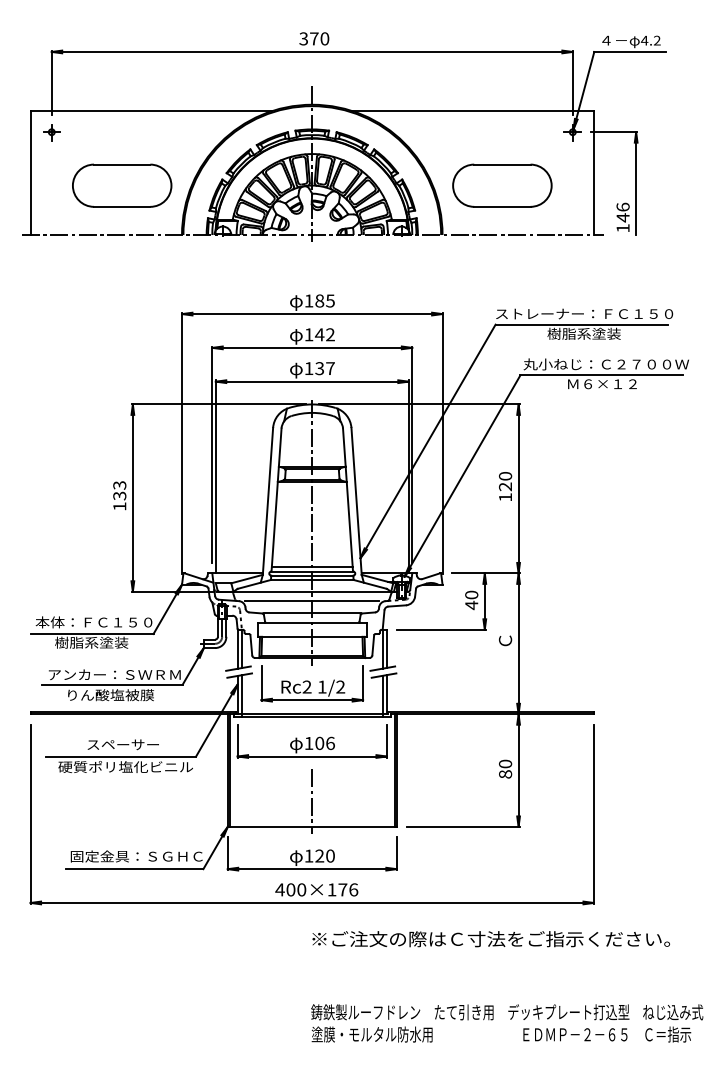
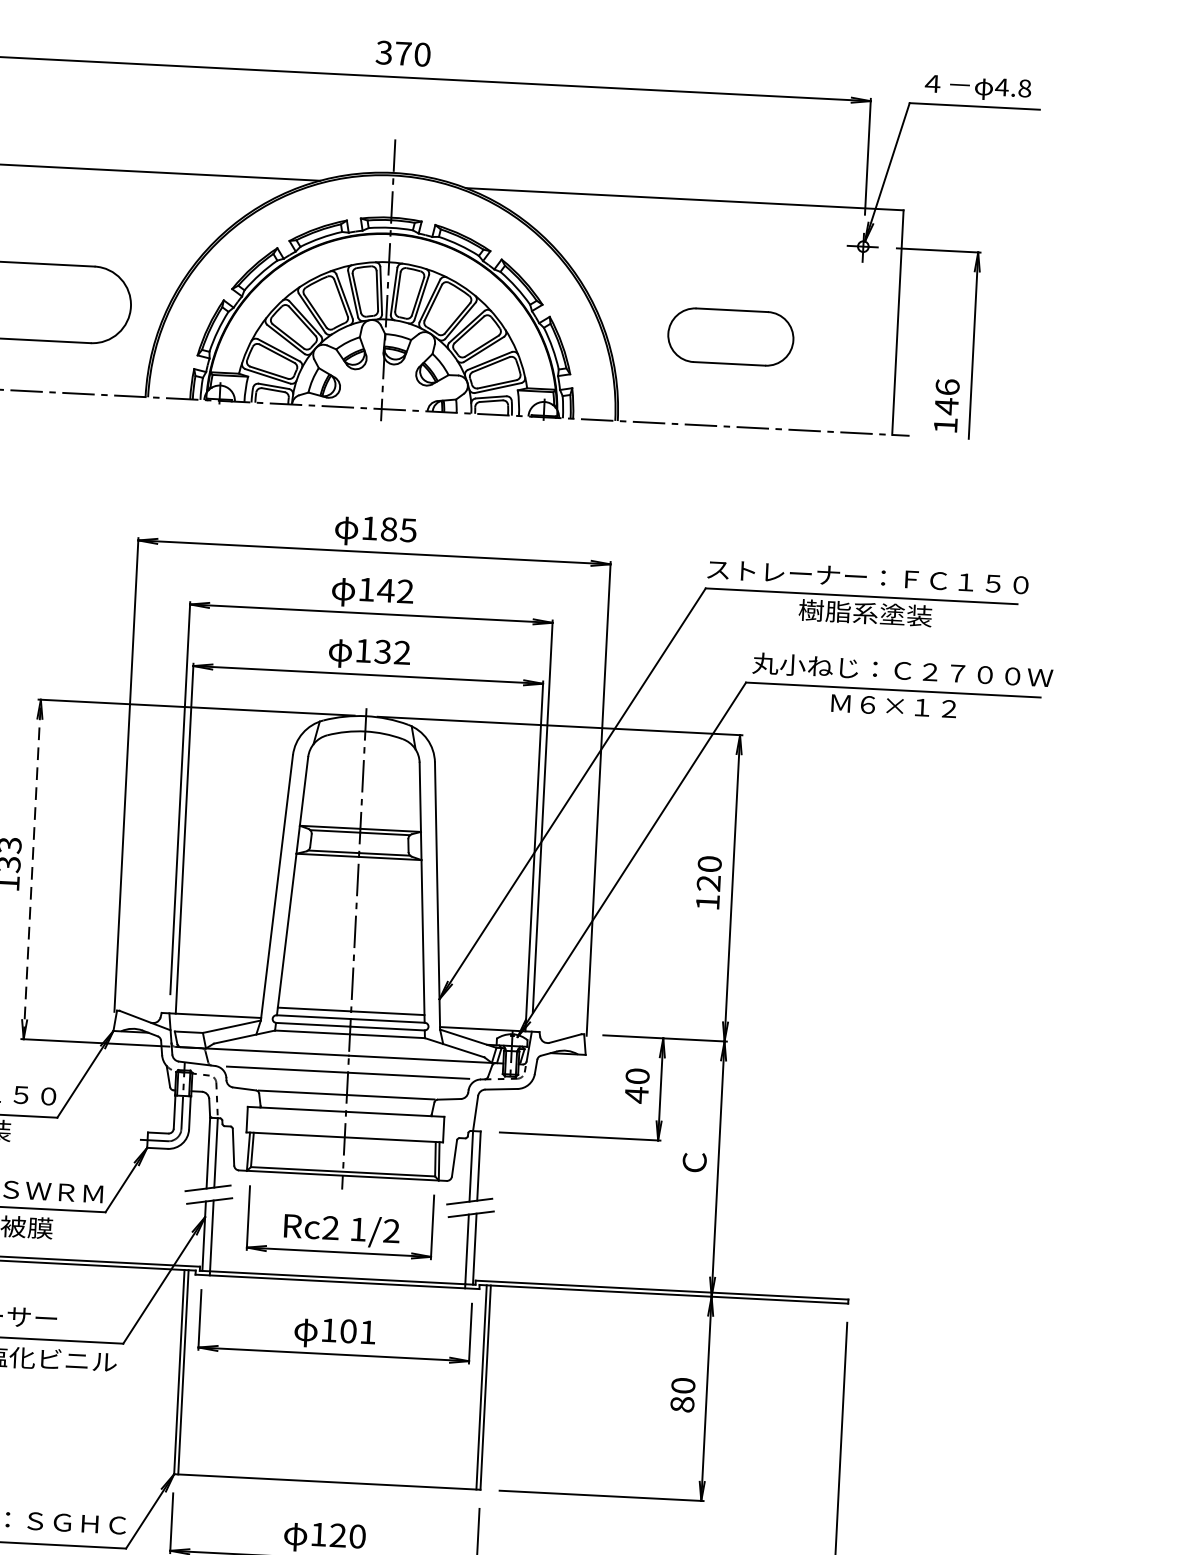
text: (656, 40) -> (1023, 88), 4.2 -> 4.8
part: (502, 185) -> (731, 336), size x0.7
text: (330, 368) -> (402, 652), 137 -> 132
line: (132, 498) -> (31, 870), solid -> dashed
text: (330, 742) -> (368, 1330), 106 -> 101
line: (312, 801) -> (330, 1435), removed

